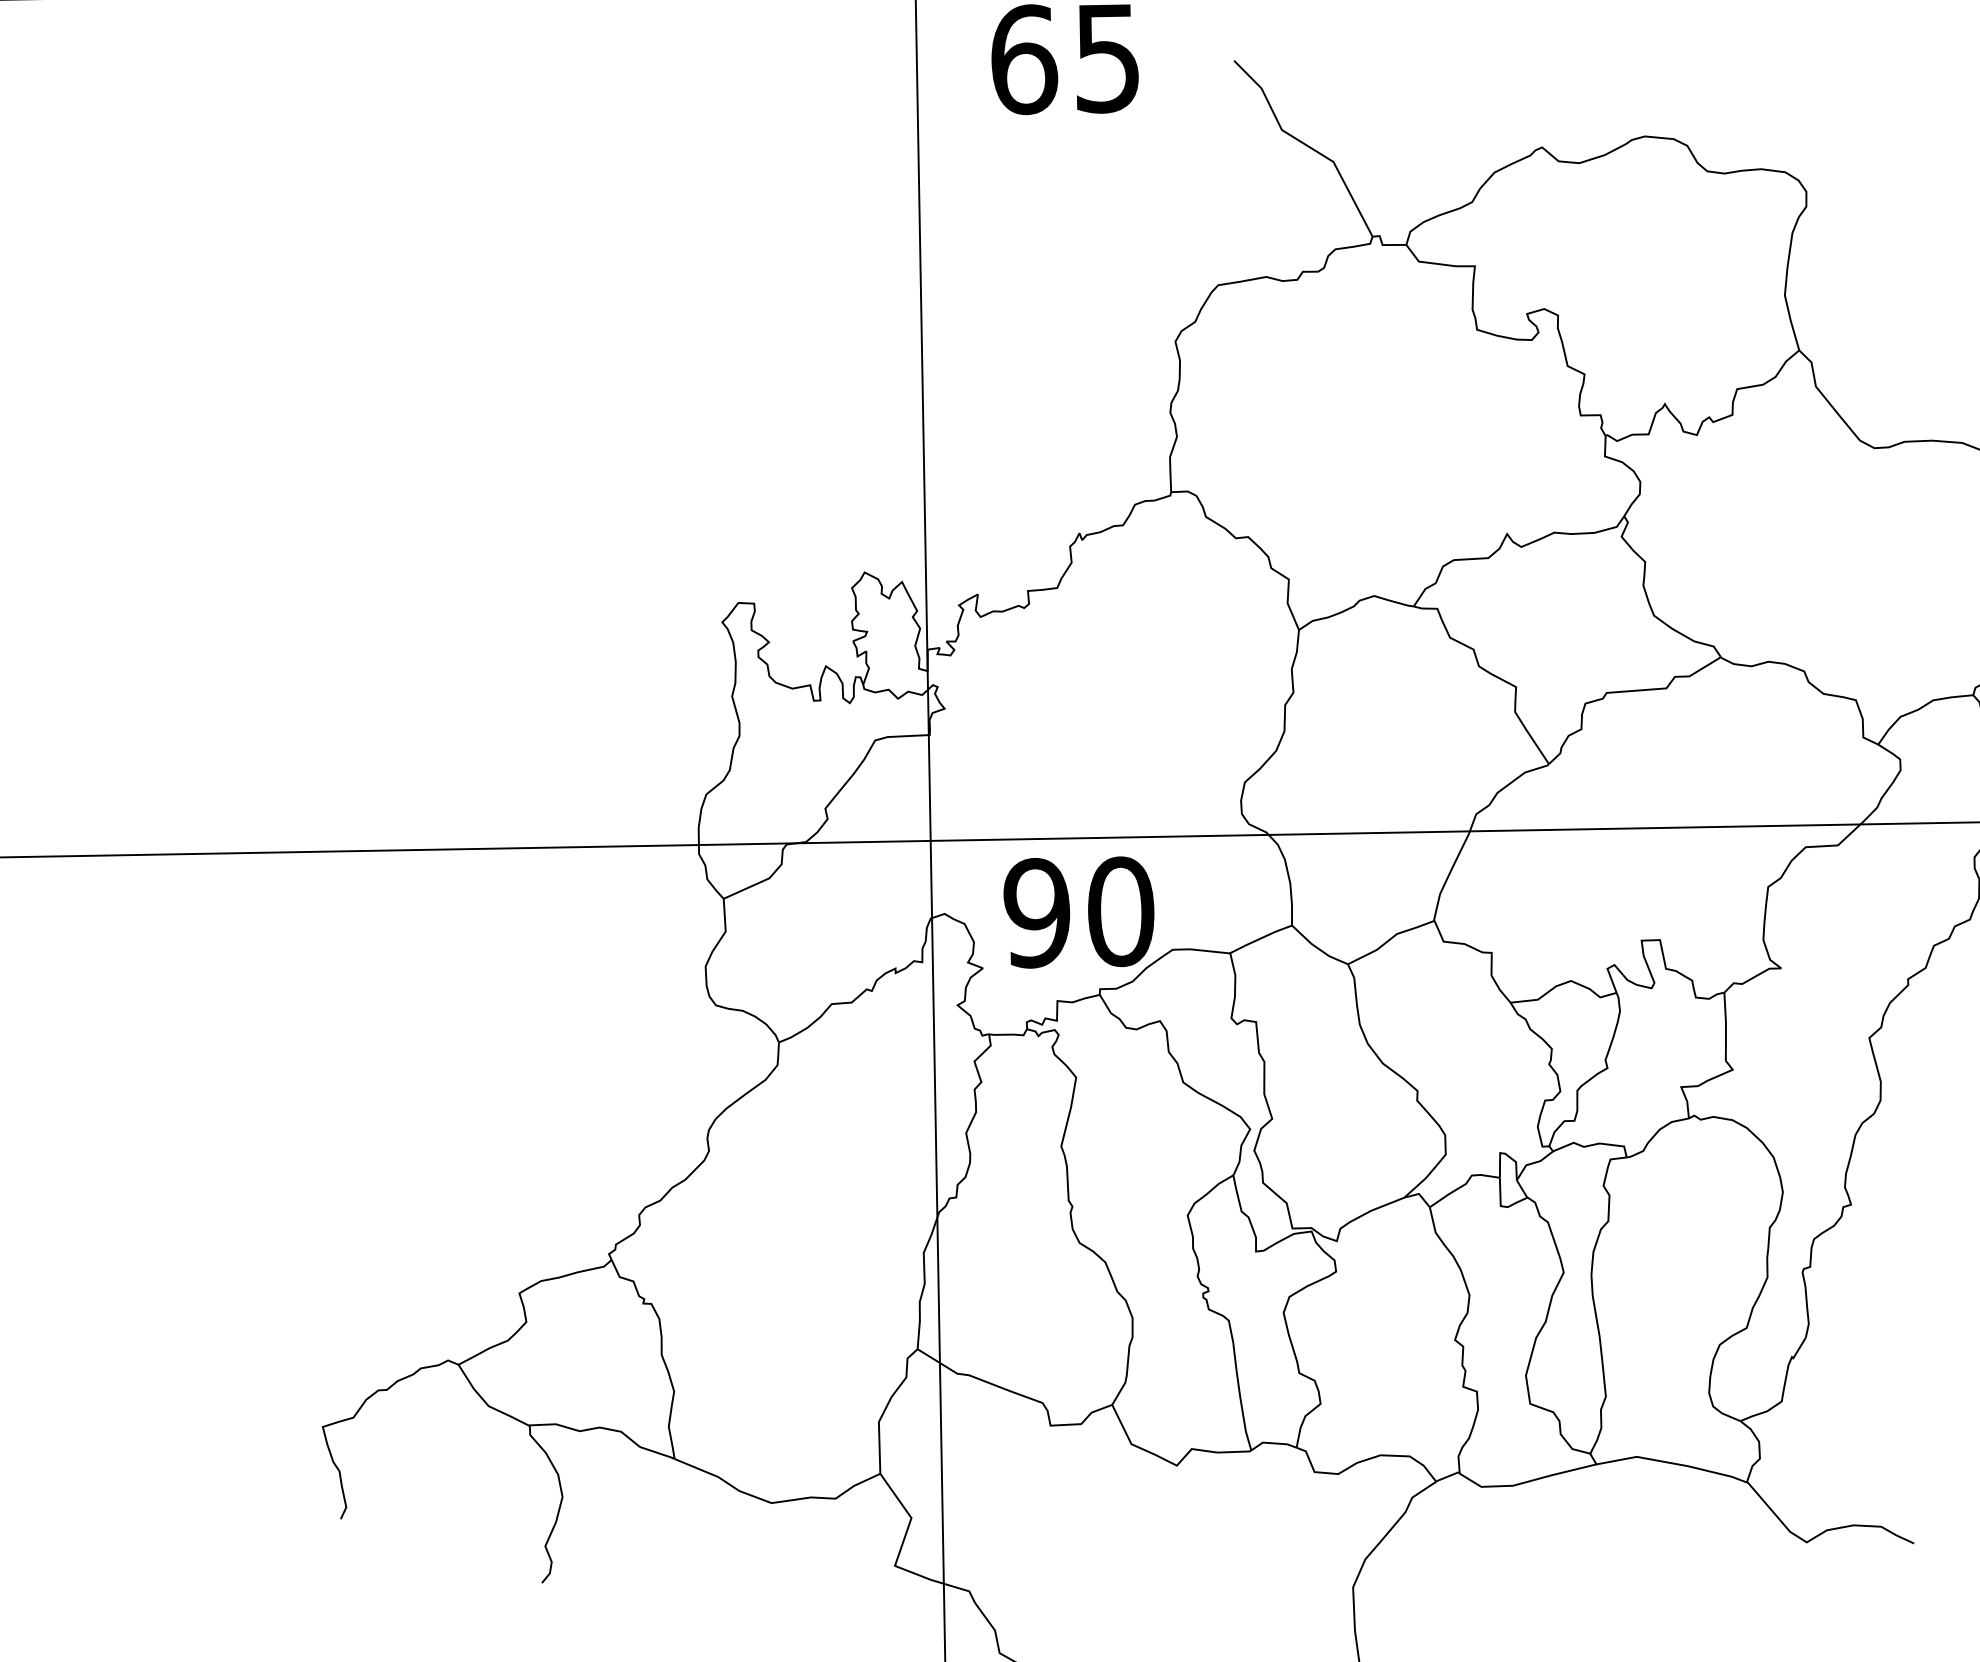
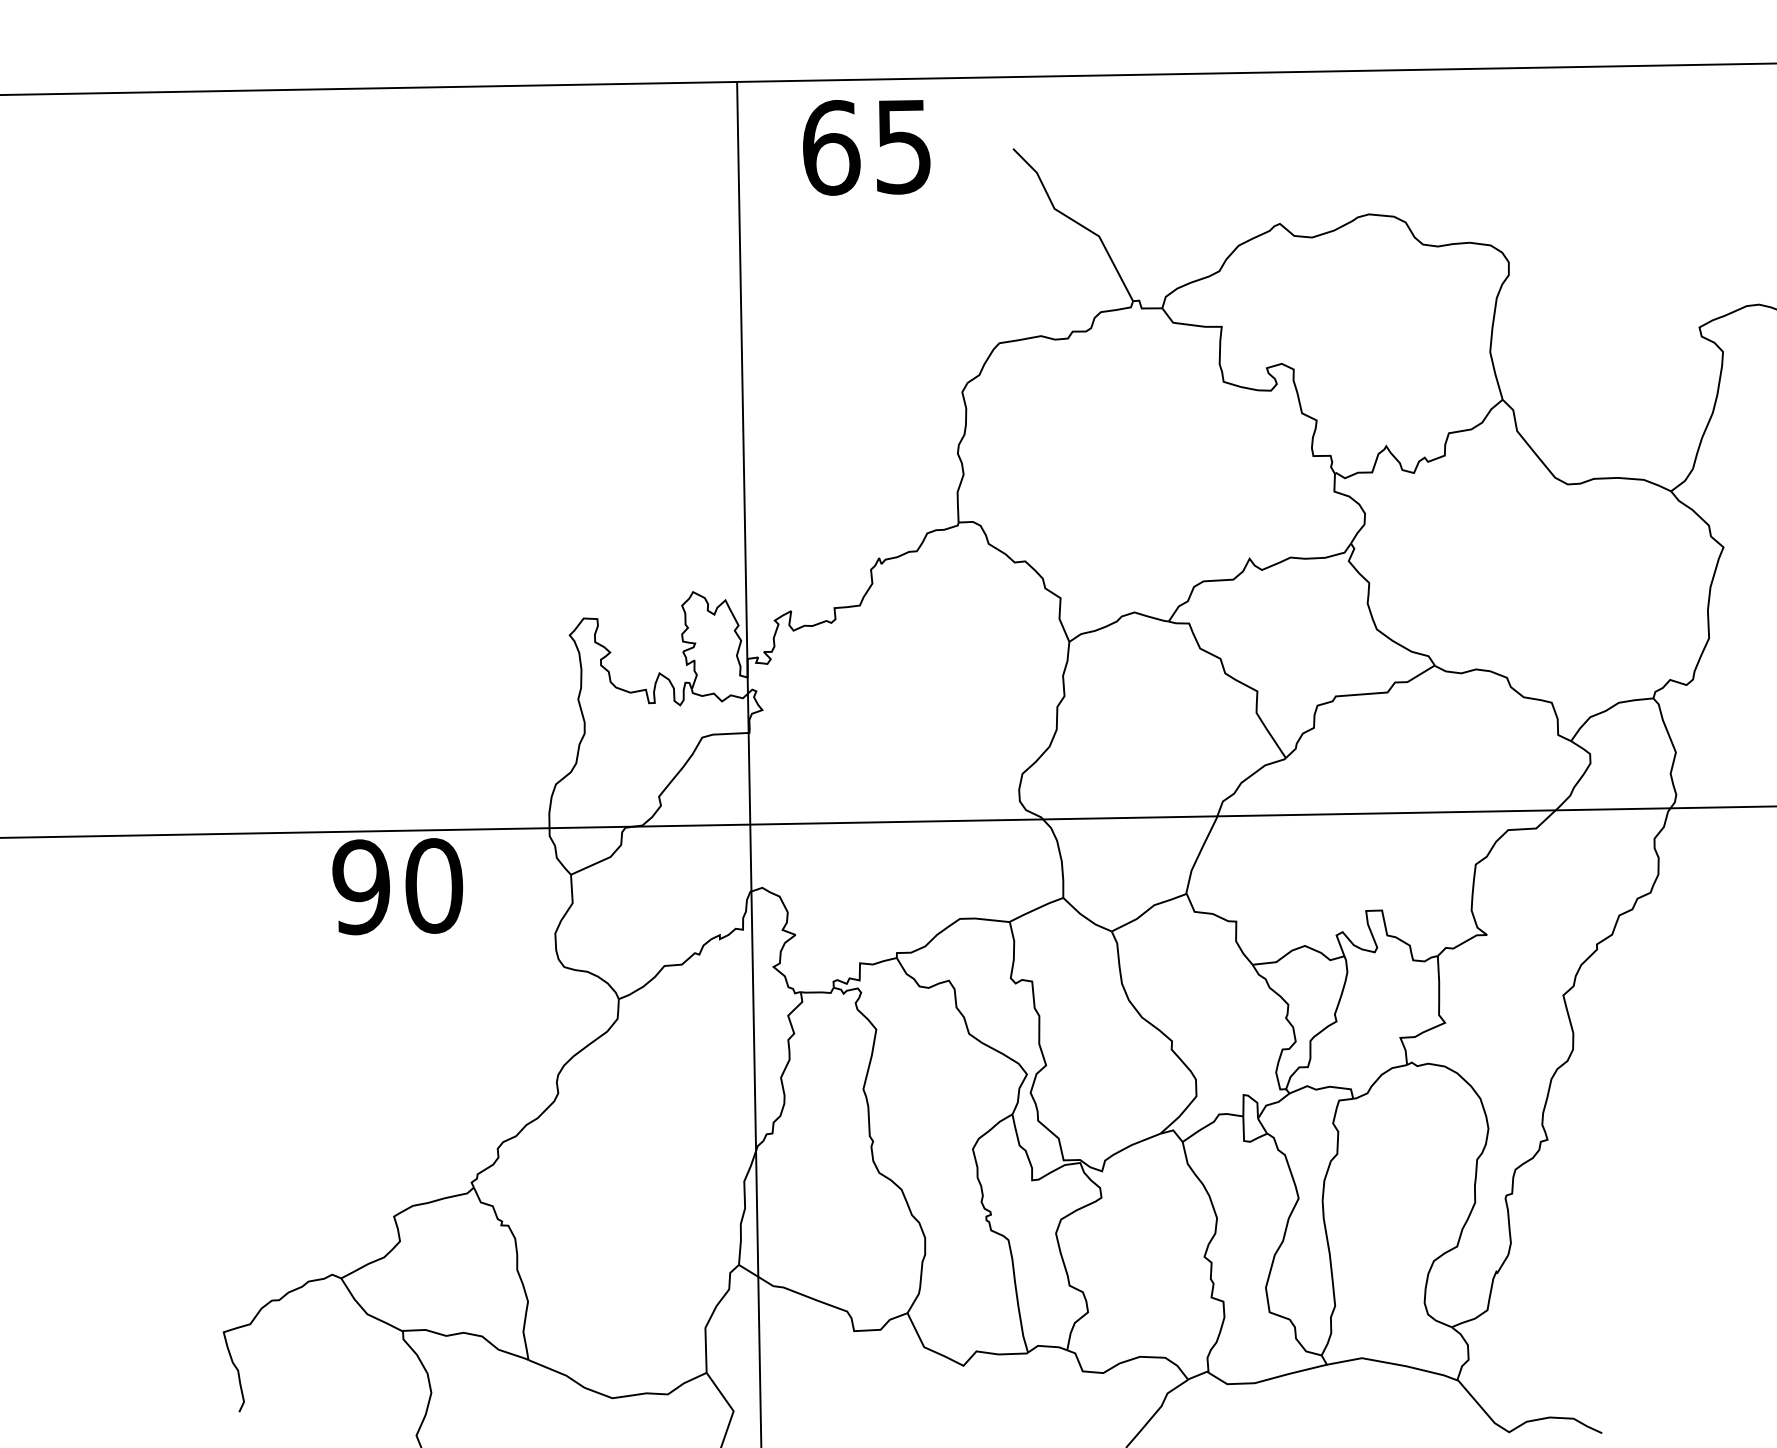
text: (1078, 912) -> (397, 886), moved

